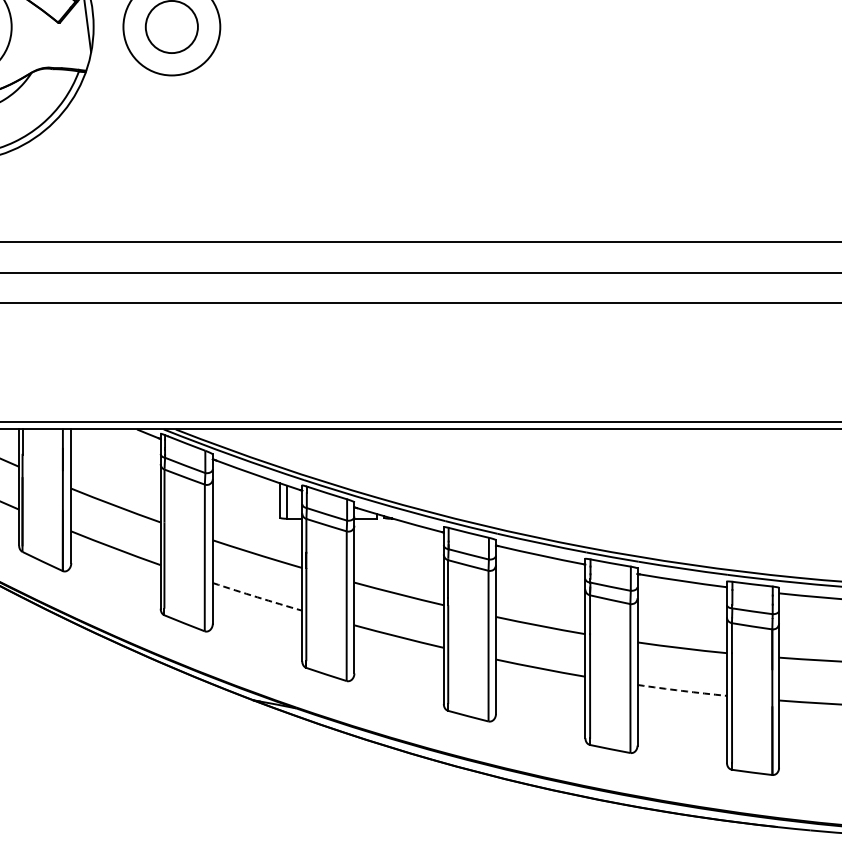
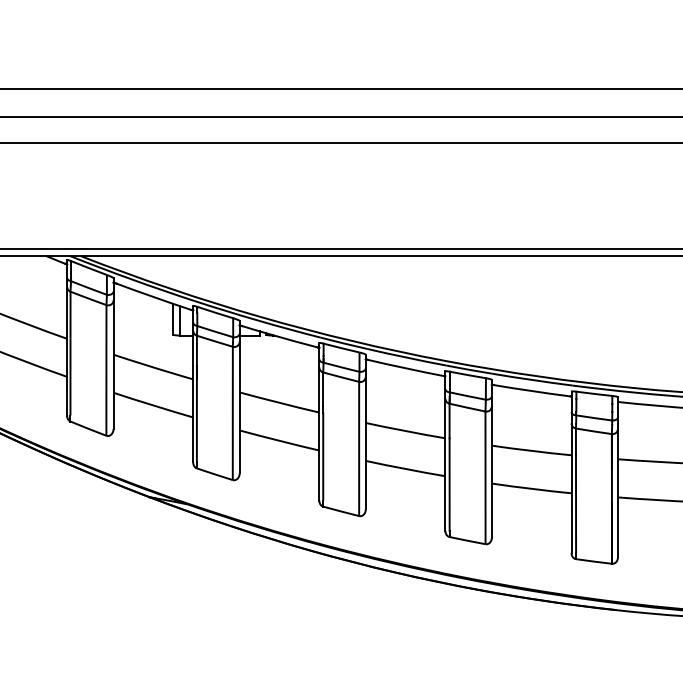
arc: (257, 597) -> (153, 405), dashed -> solid
arc: (682, 690) -> (531, 488), dashed -> solid

